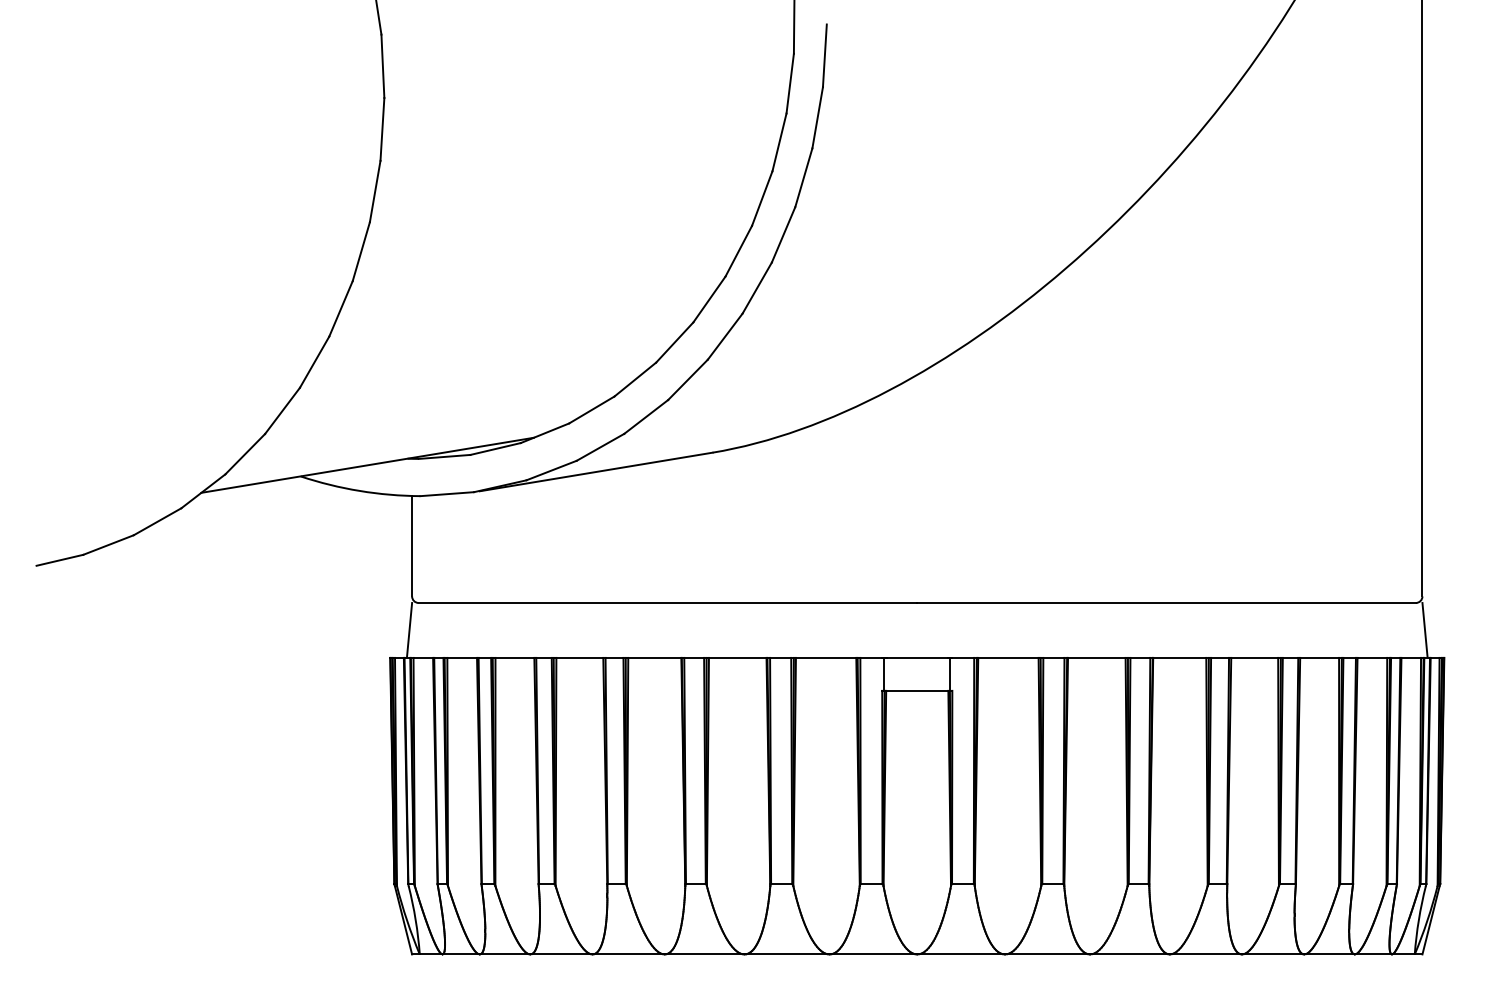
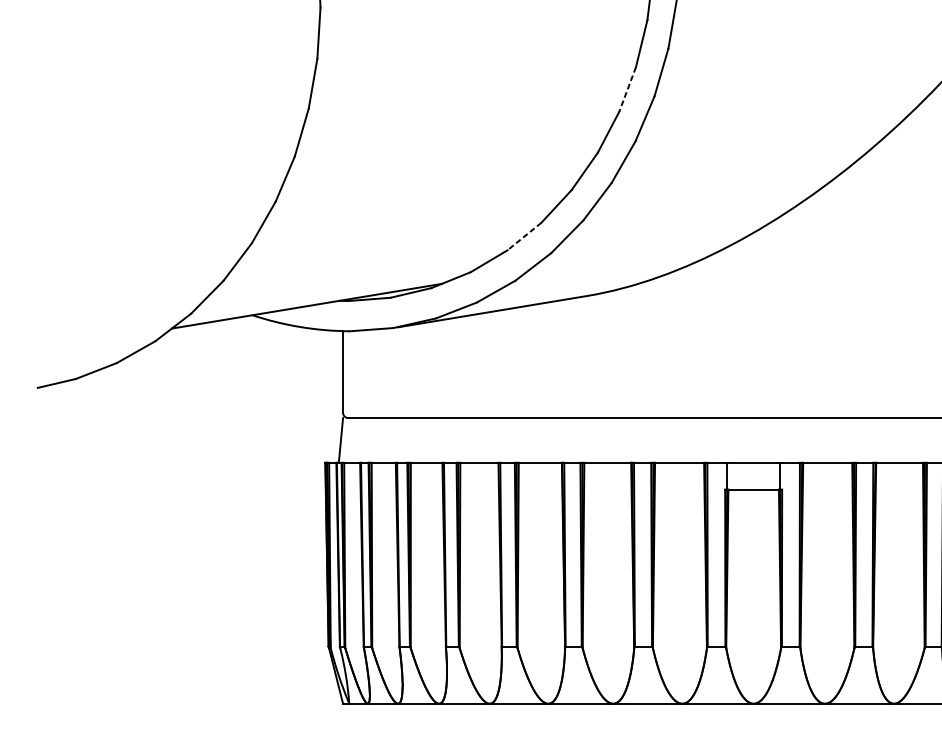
line: (762, 199) -> (627, 90), solid -> dashed
line: (635, 379) -> (524, 236), solid -> dashed

